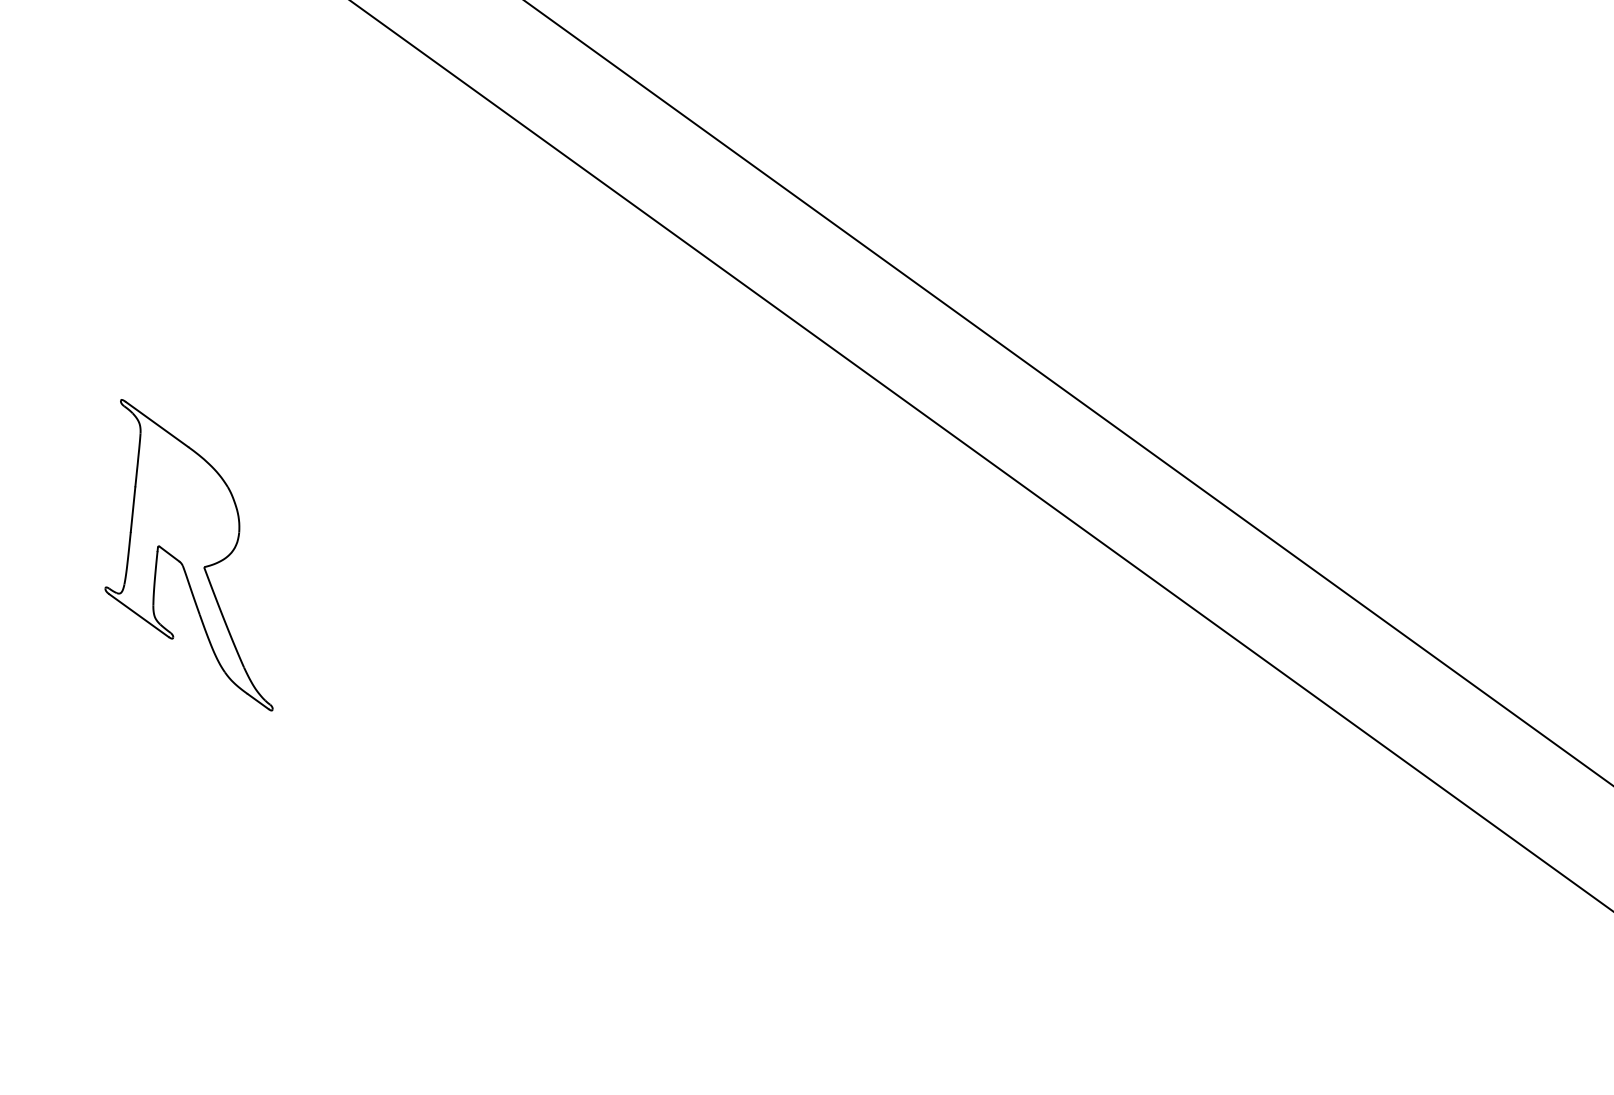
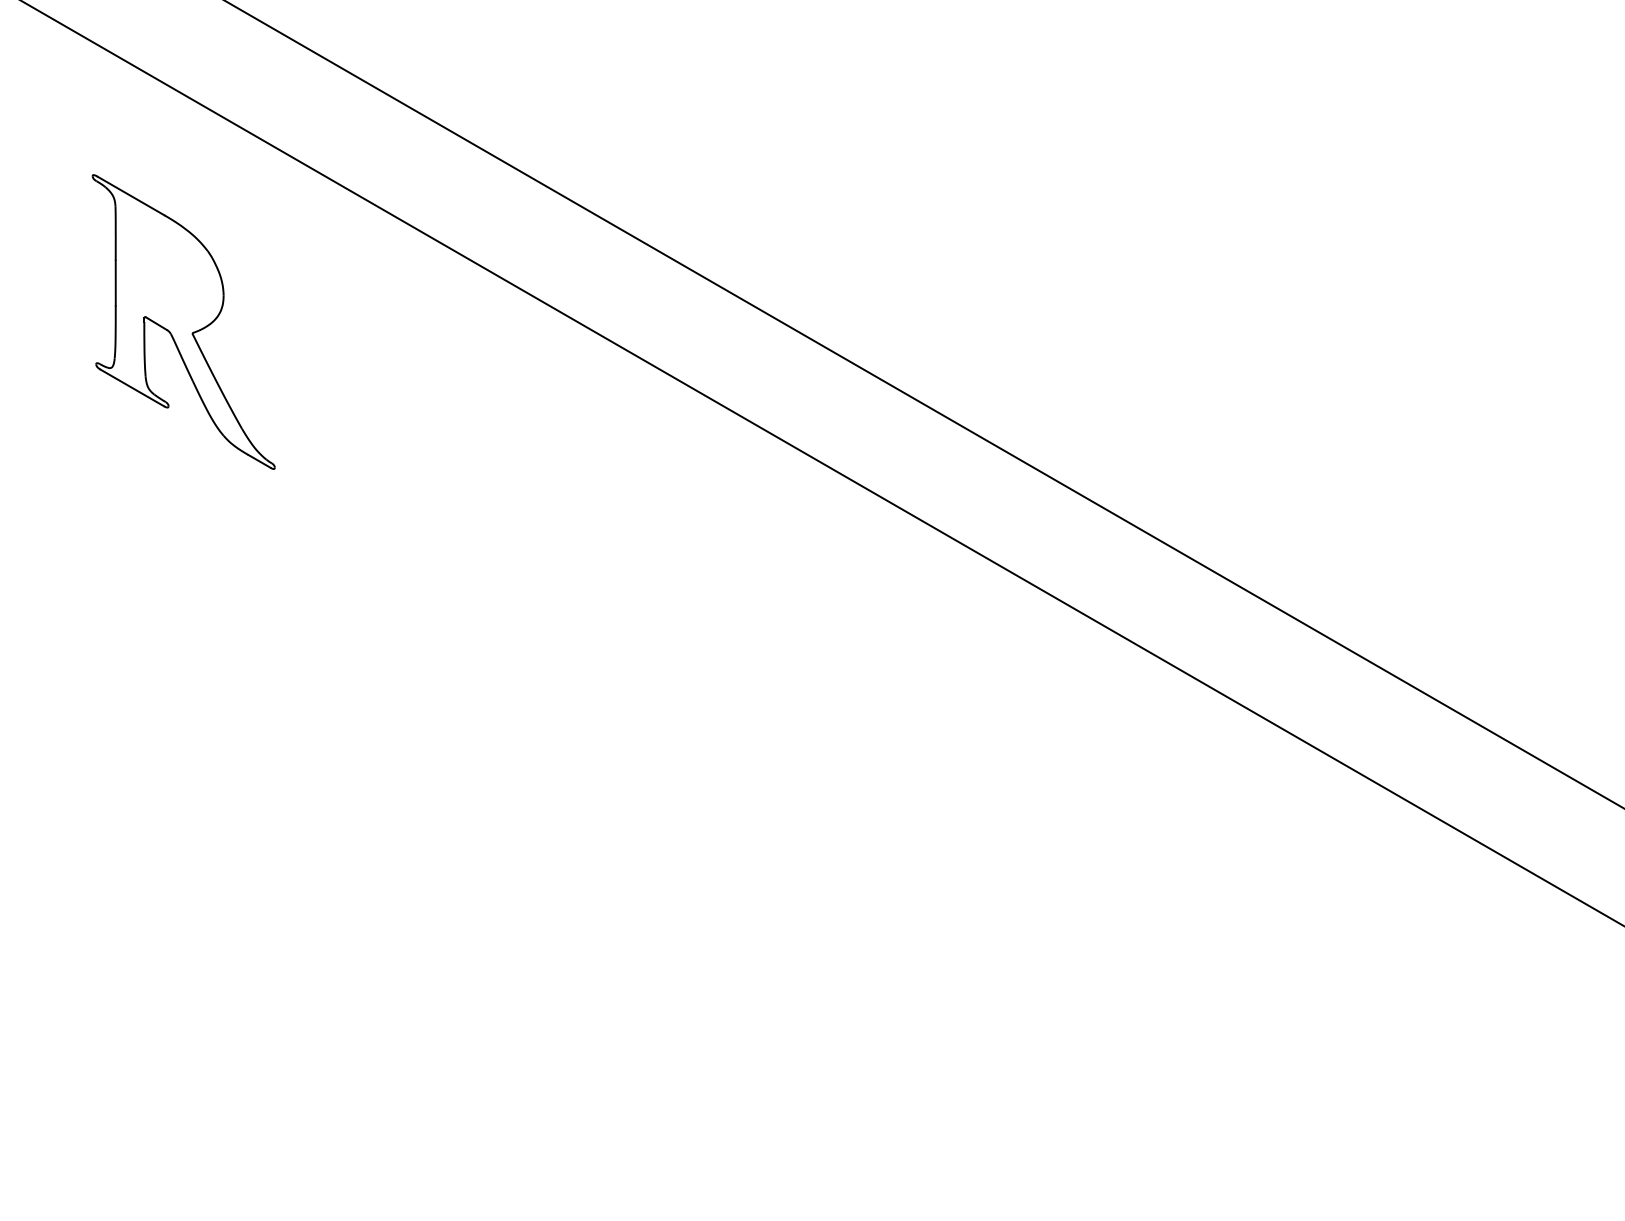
part: (196, 554) -> (183, 321), moved

